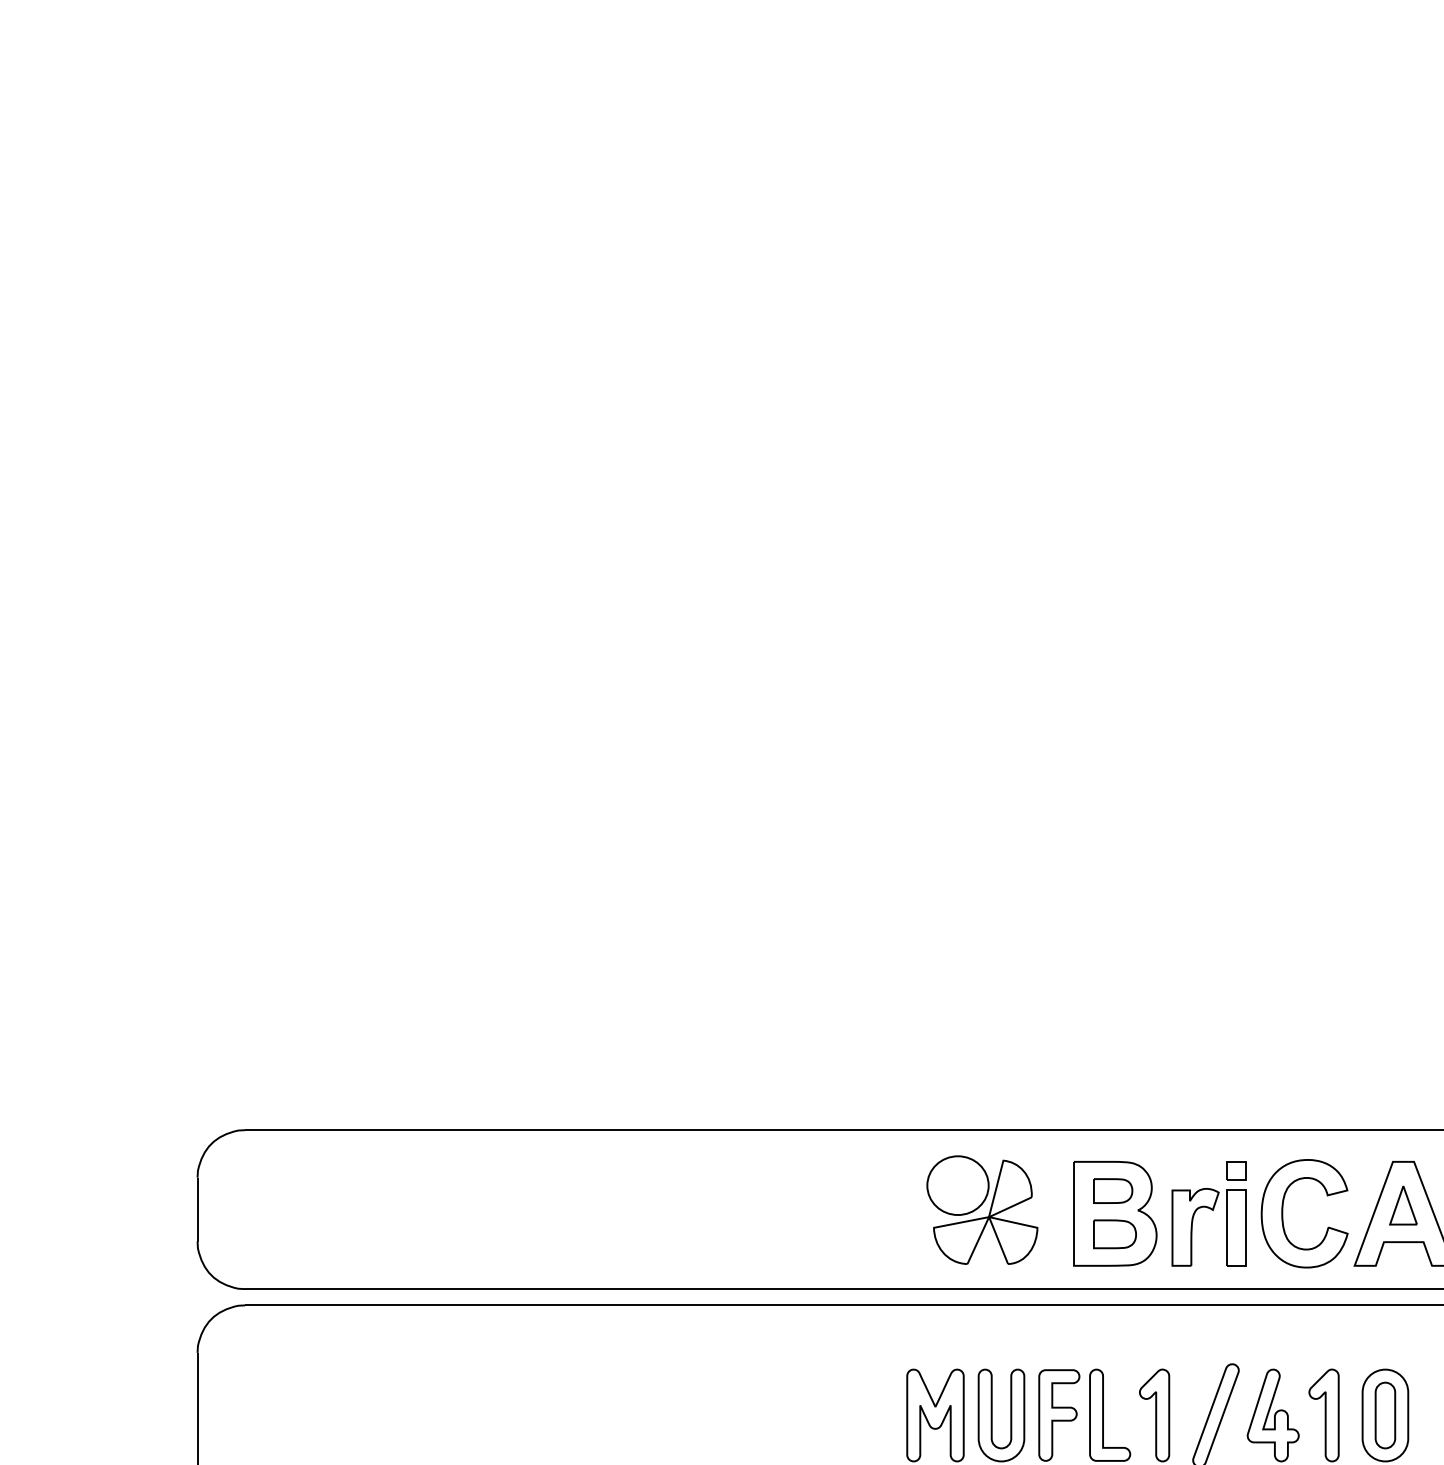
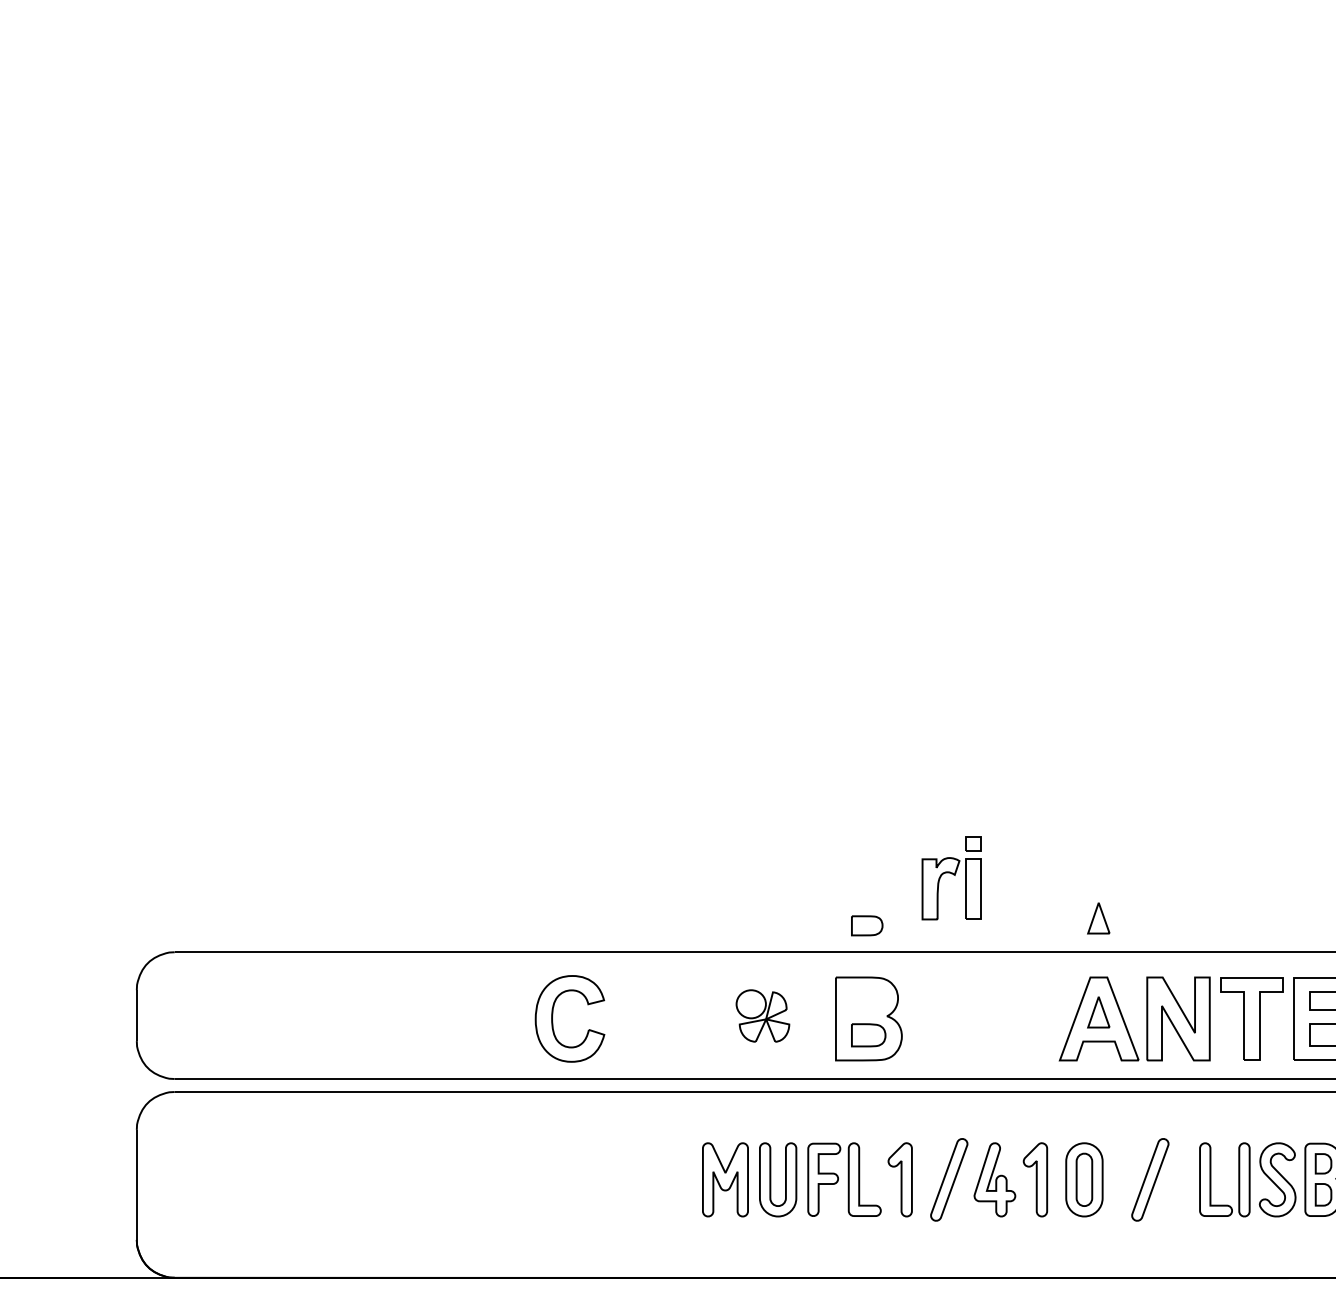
part: (1403, 1087) -> (1098, 918), added
part: (1113, 1190) -> (867, 925), moved
part: (981, 1209) -> (762, 1015), size x0.6
part: (1283, 1209) -> (553, 1015), moved
part: (1208, 1214) -> (951, 878), moved

